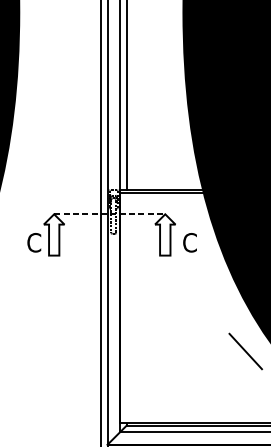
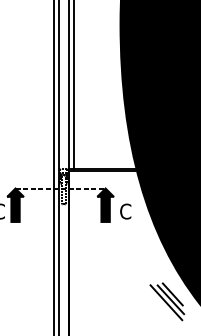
fill: (53, 234) -> (14, 204), added
fill: (164, 234) -> (104, 204), added
line: (247, 344) -> (172, 294), added
line: (239, 354) -> (165, 302), added

